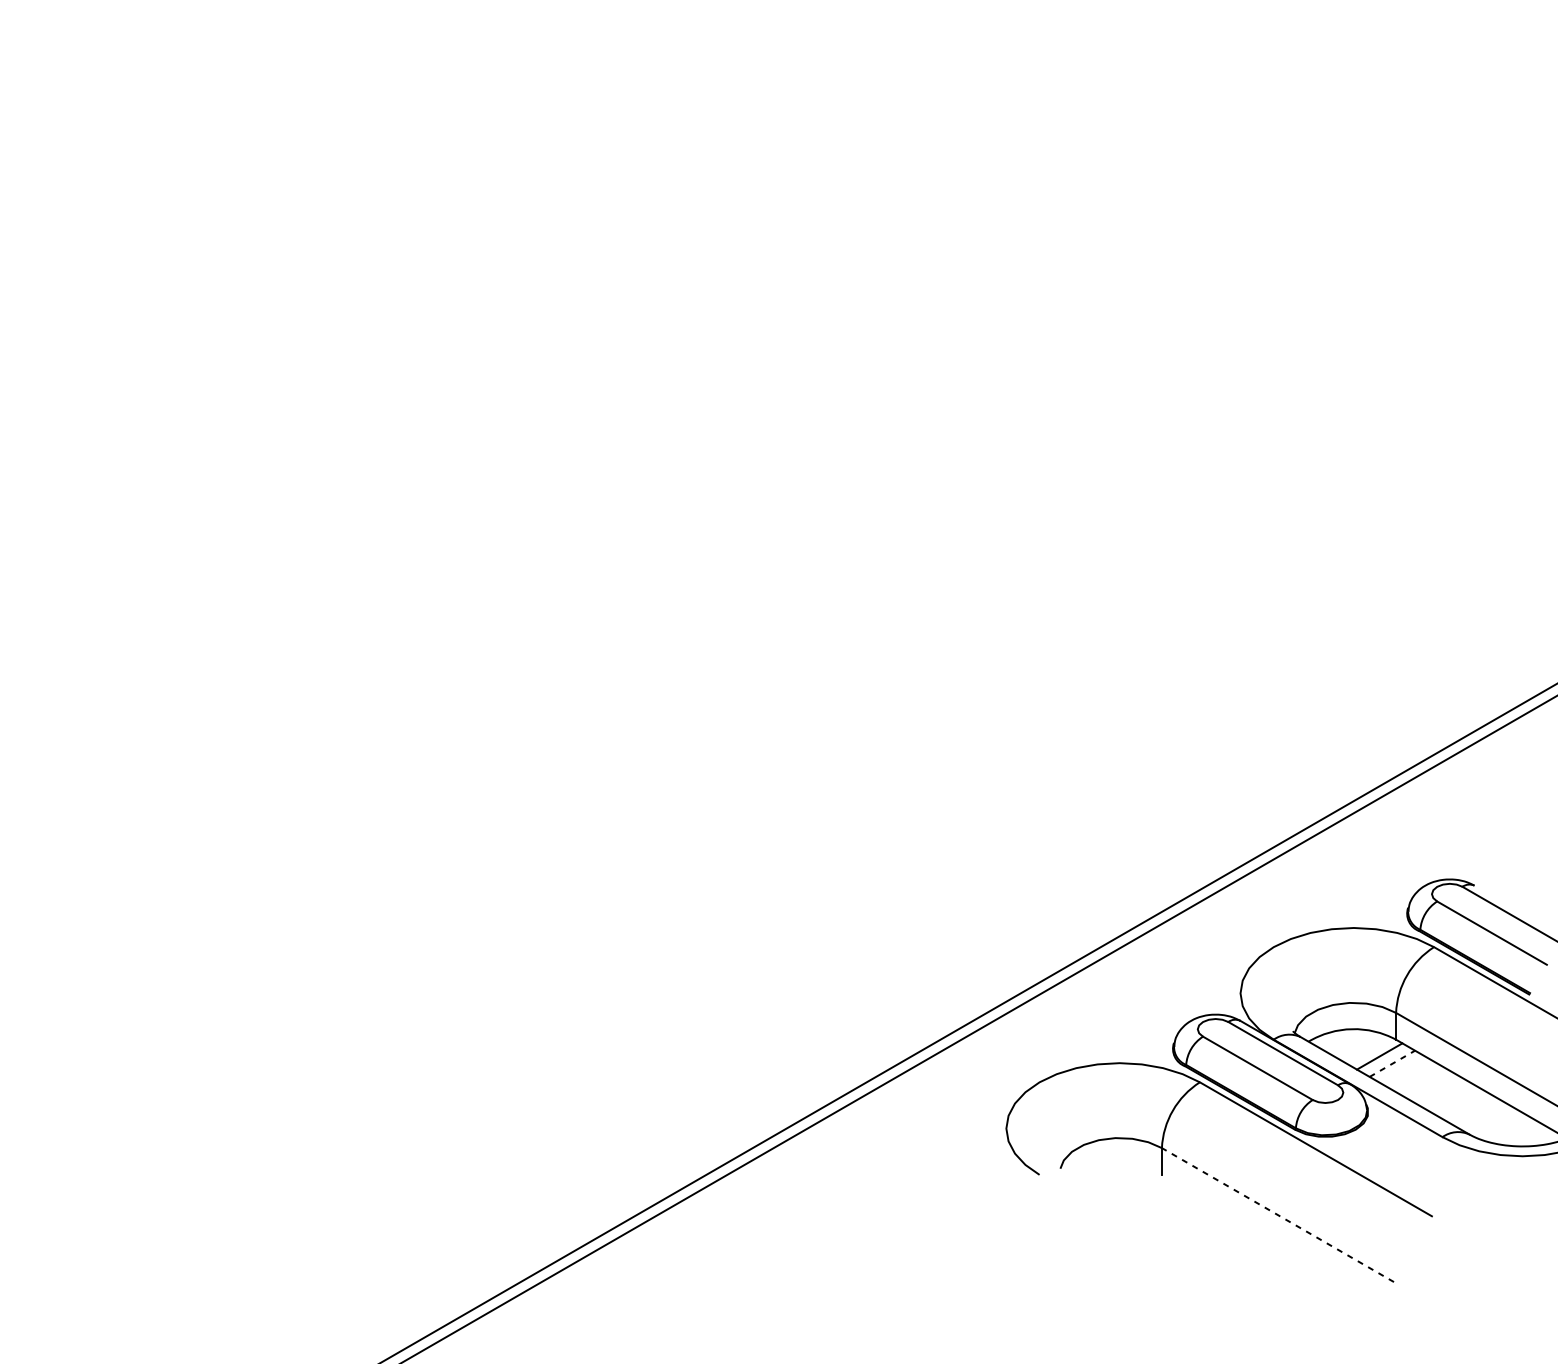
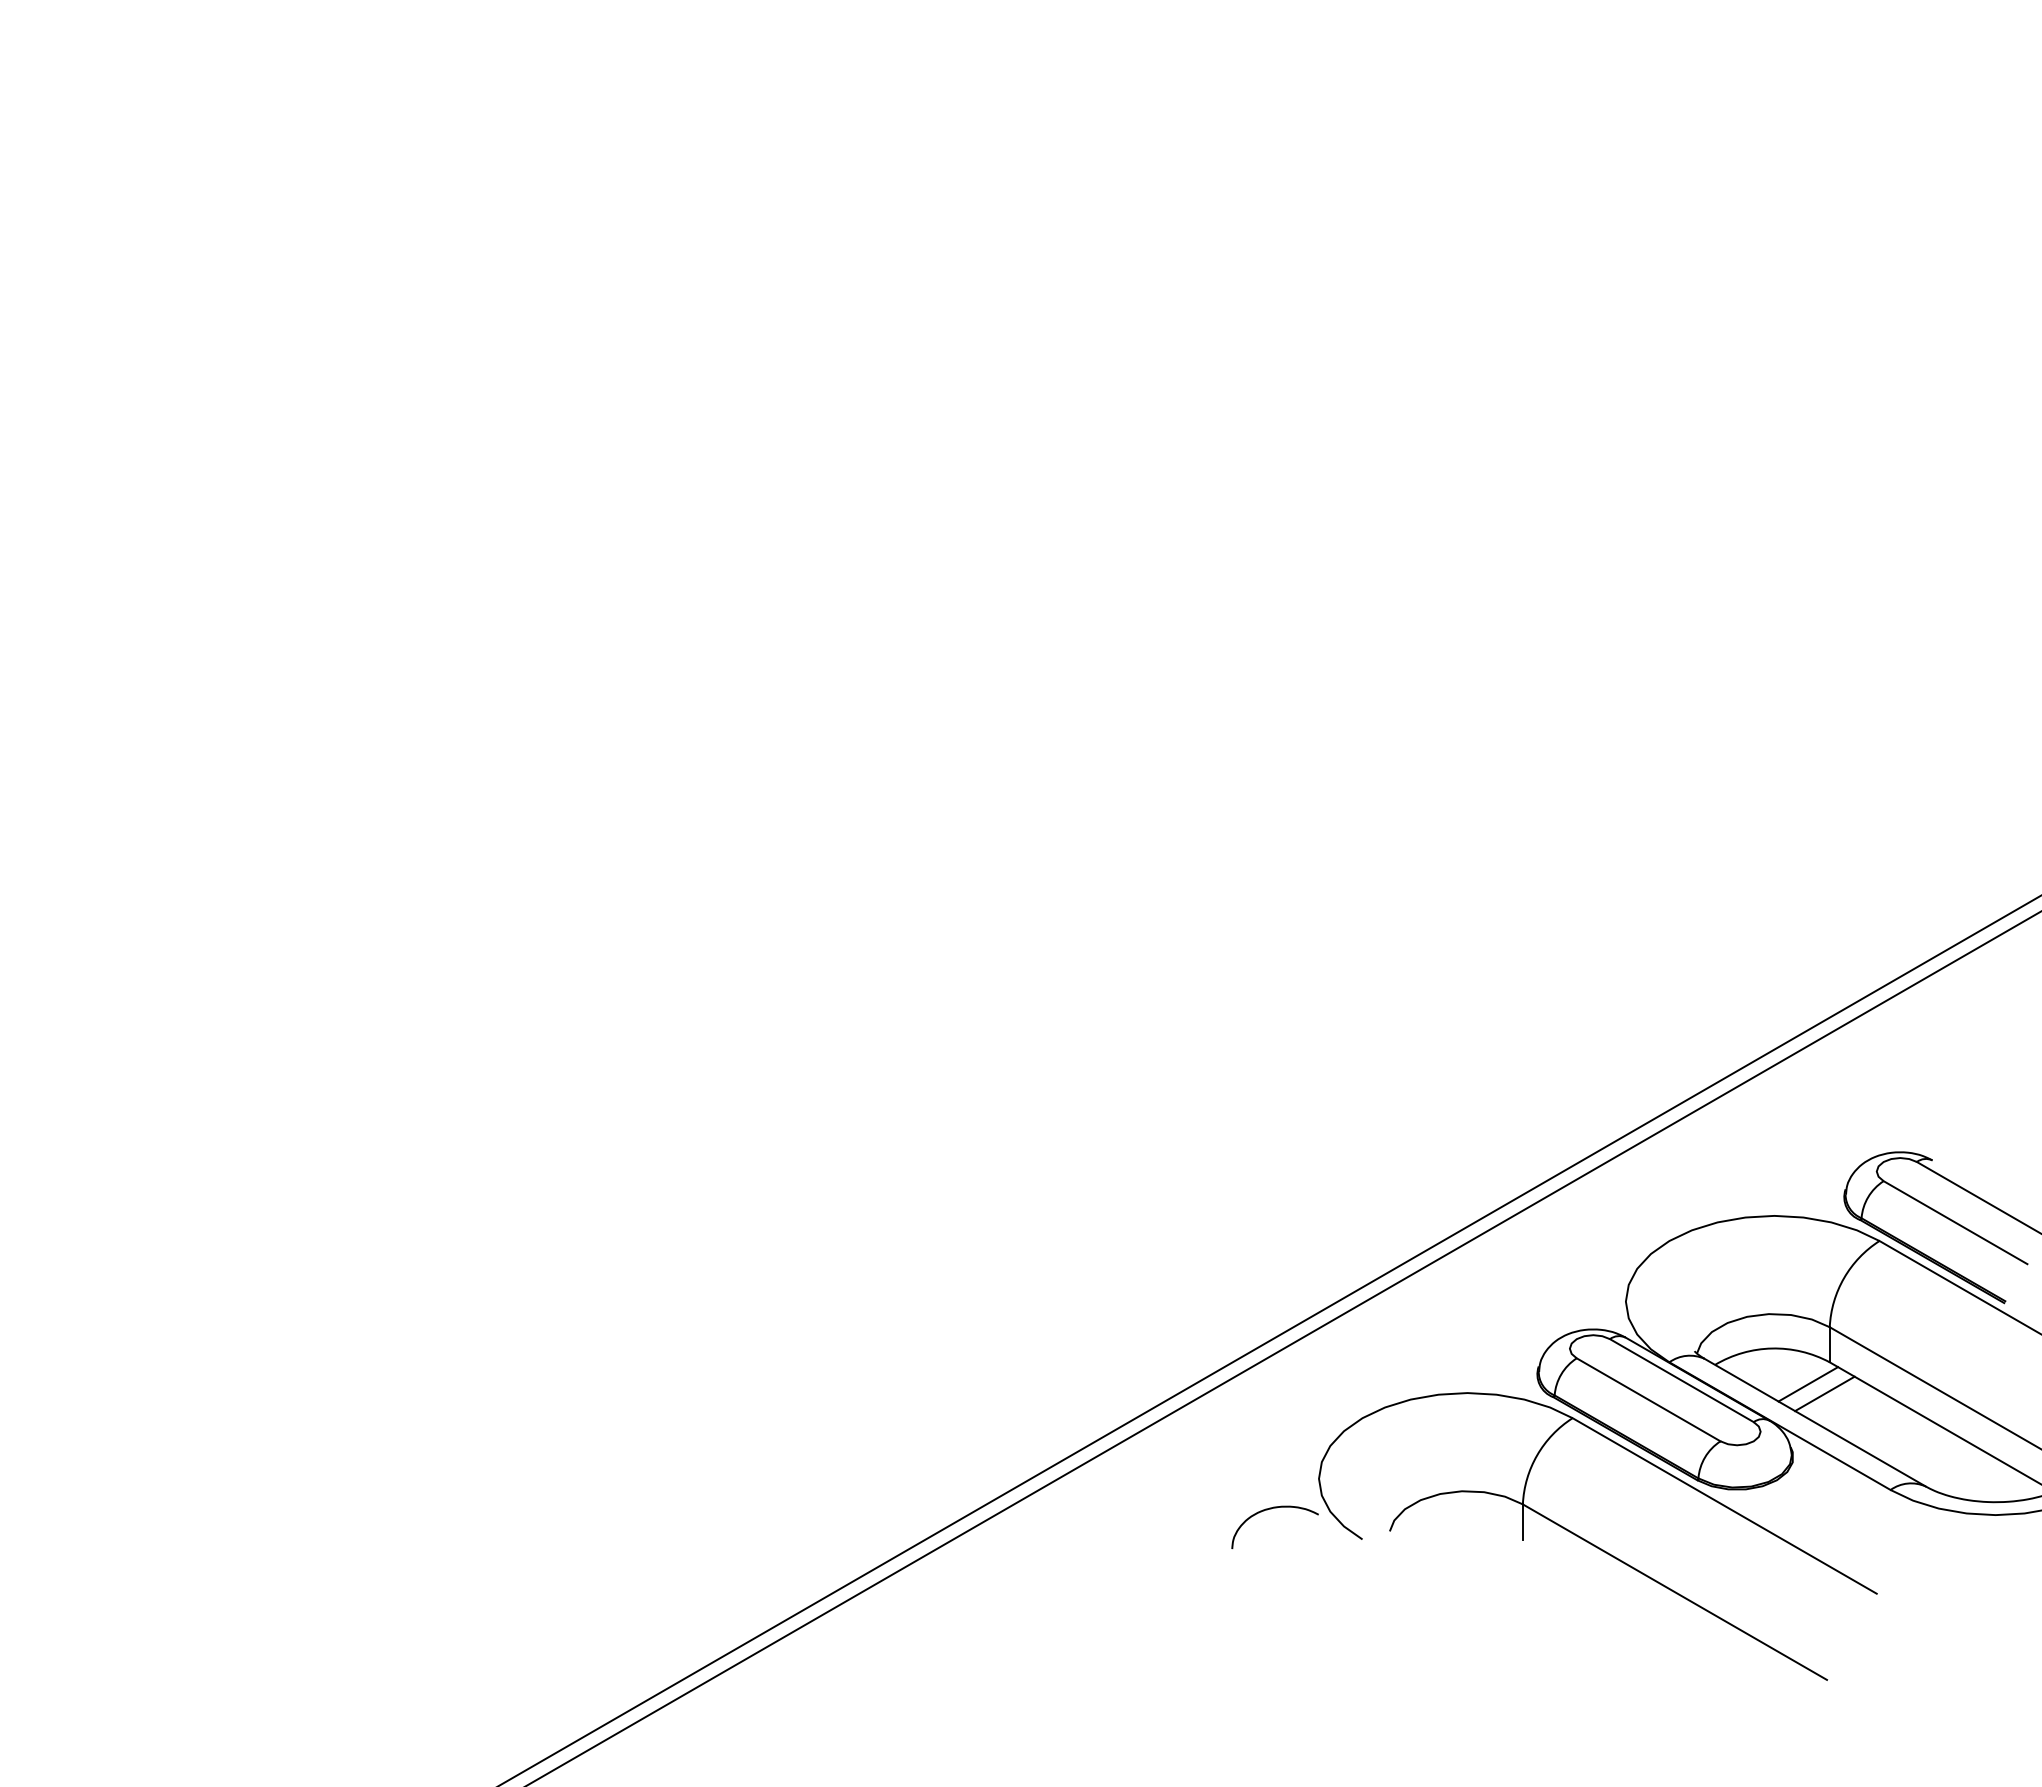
line: (1392, 1063) -> (1825, 1393), dashed -> solid
curve: (970, 1152) -> (1271, 1509), added
line: (1277, 1215) -> (1674, 1592), dashed -> solid

